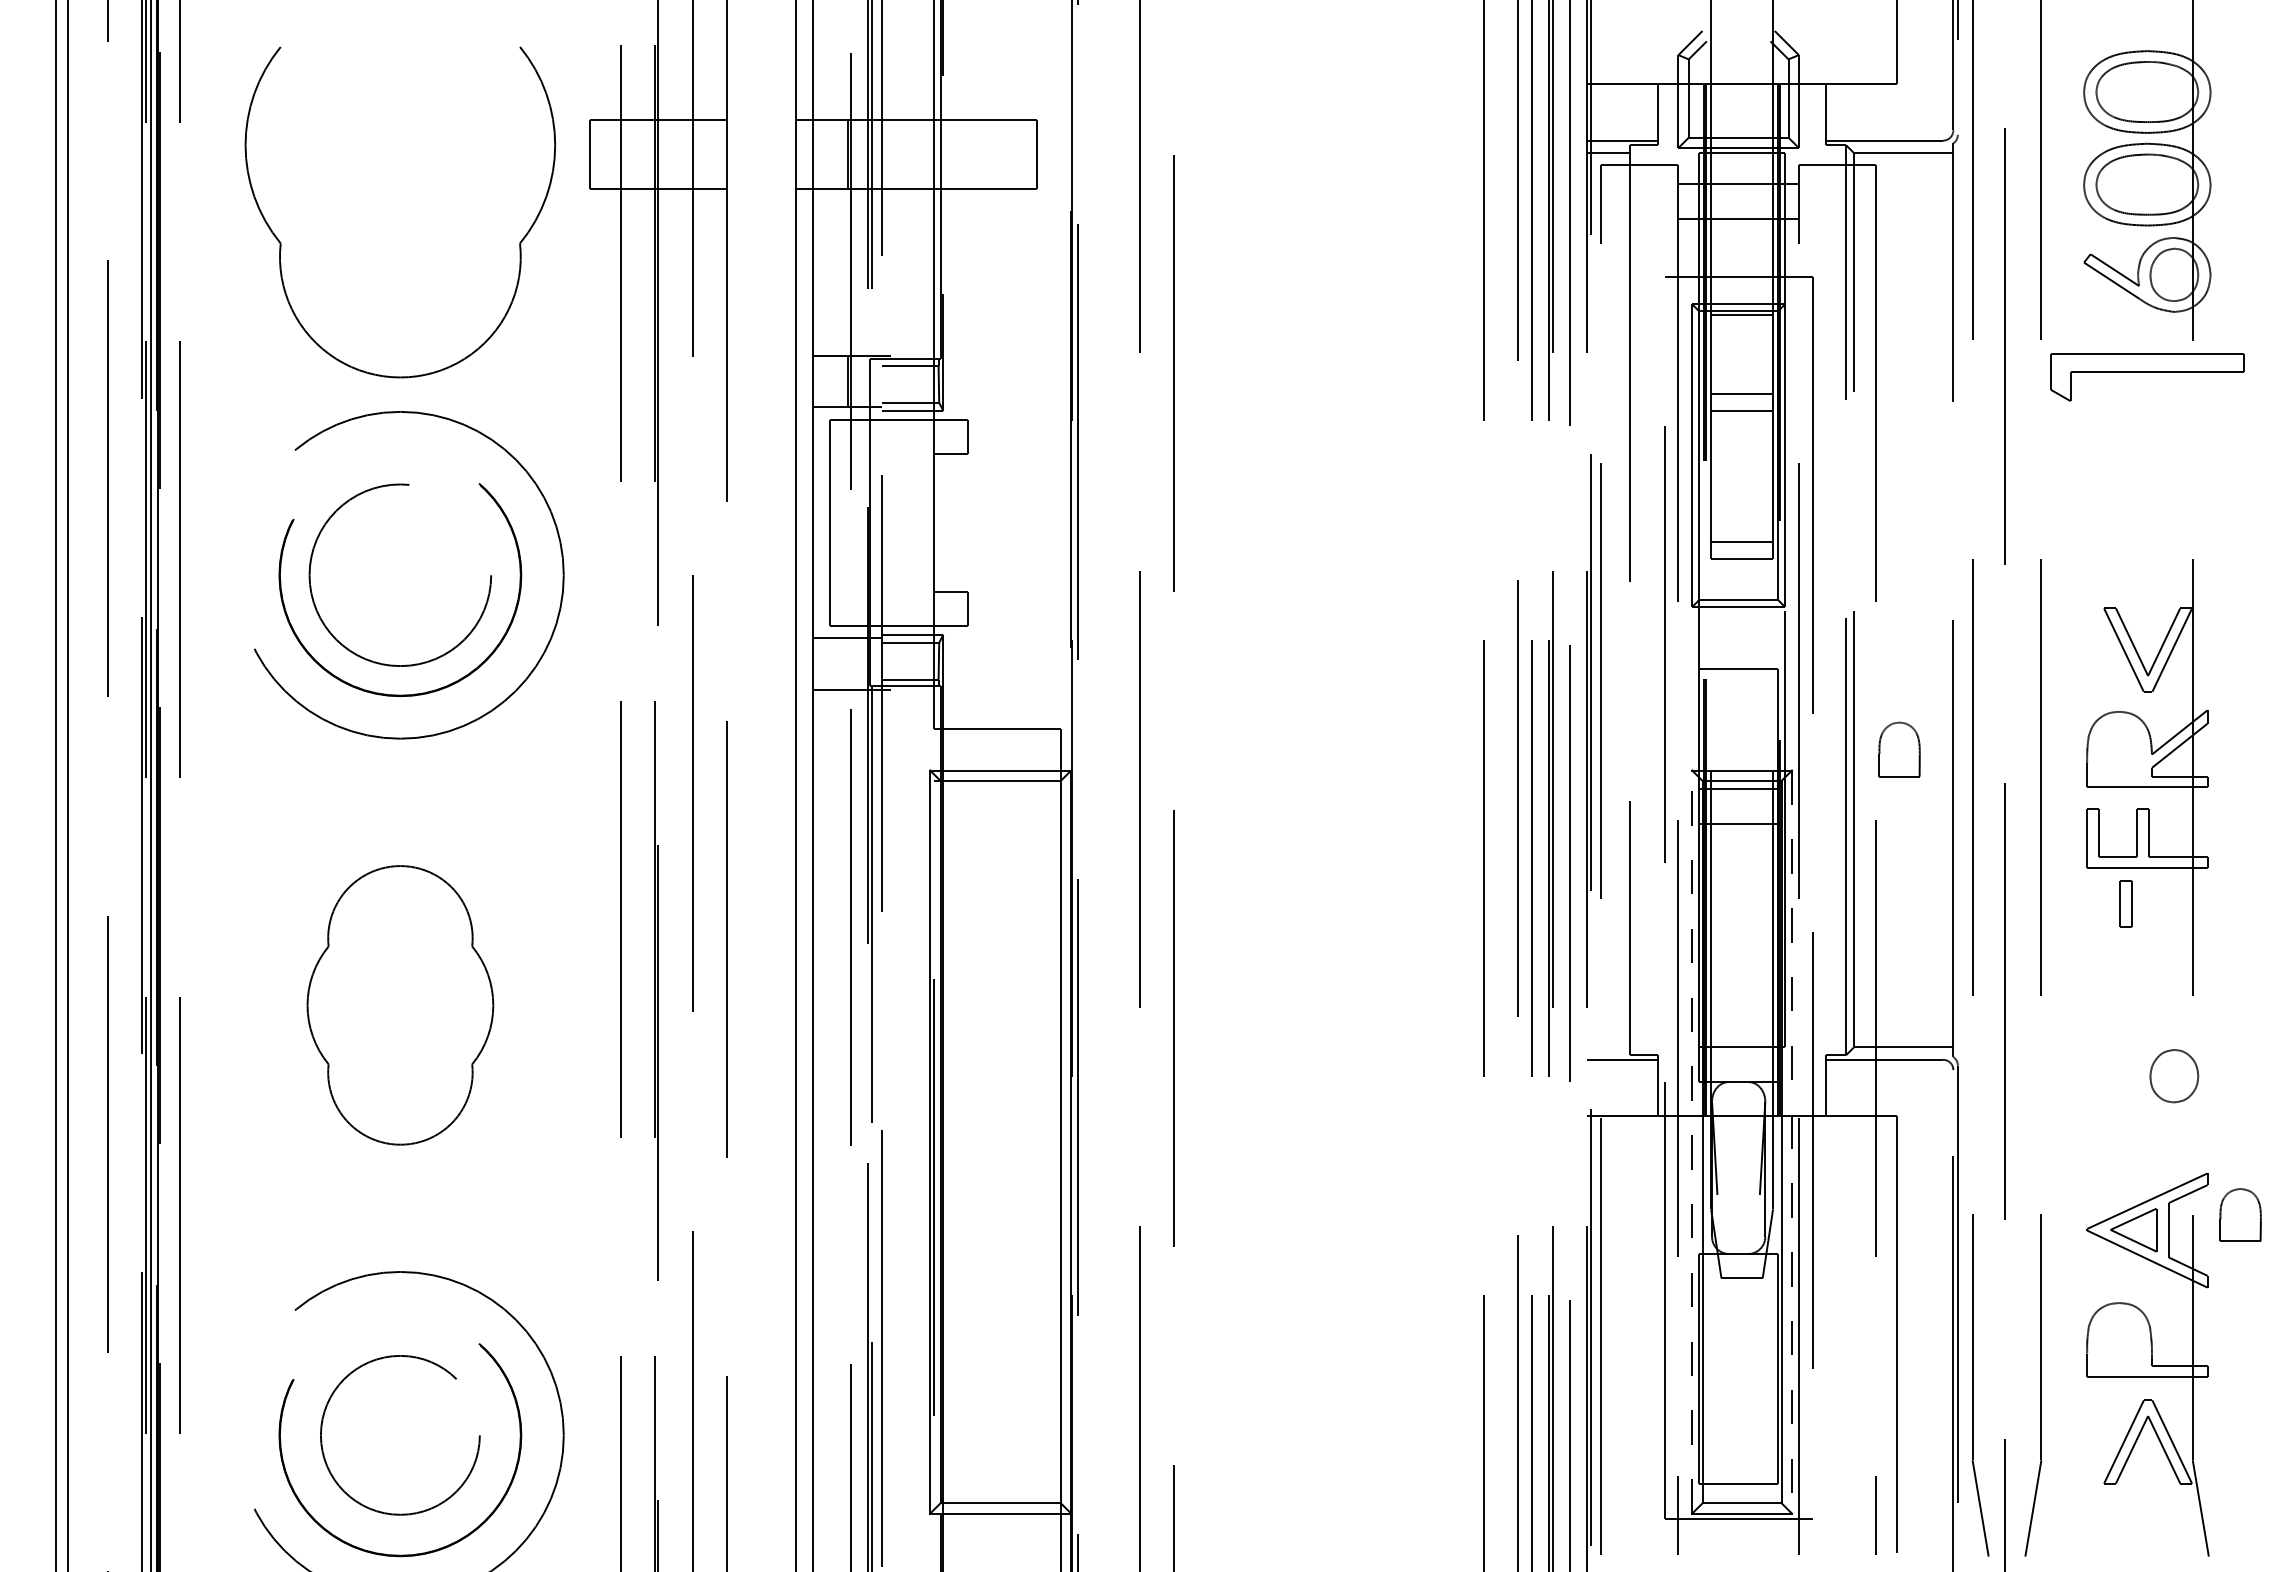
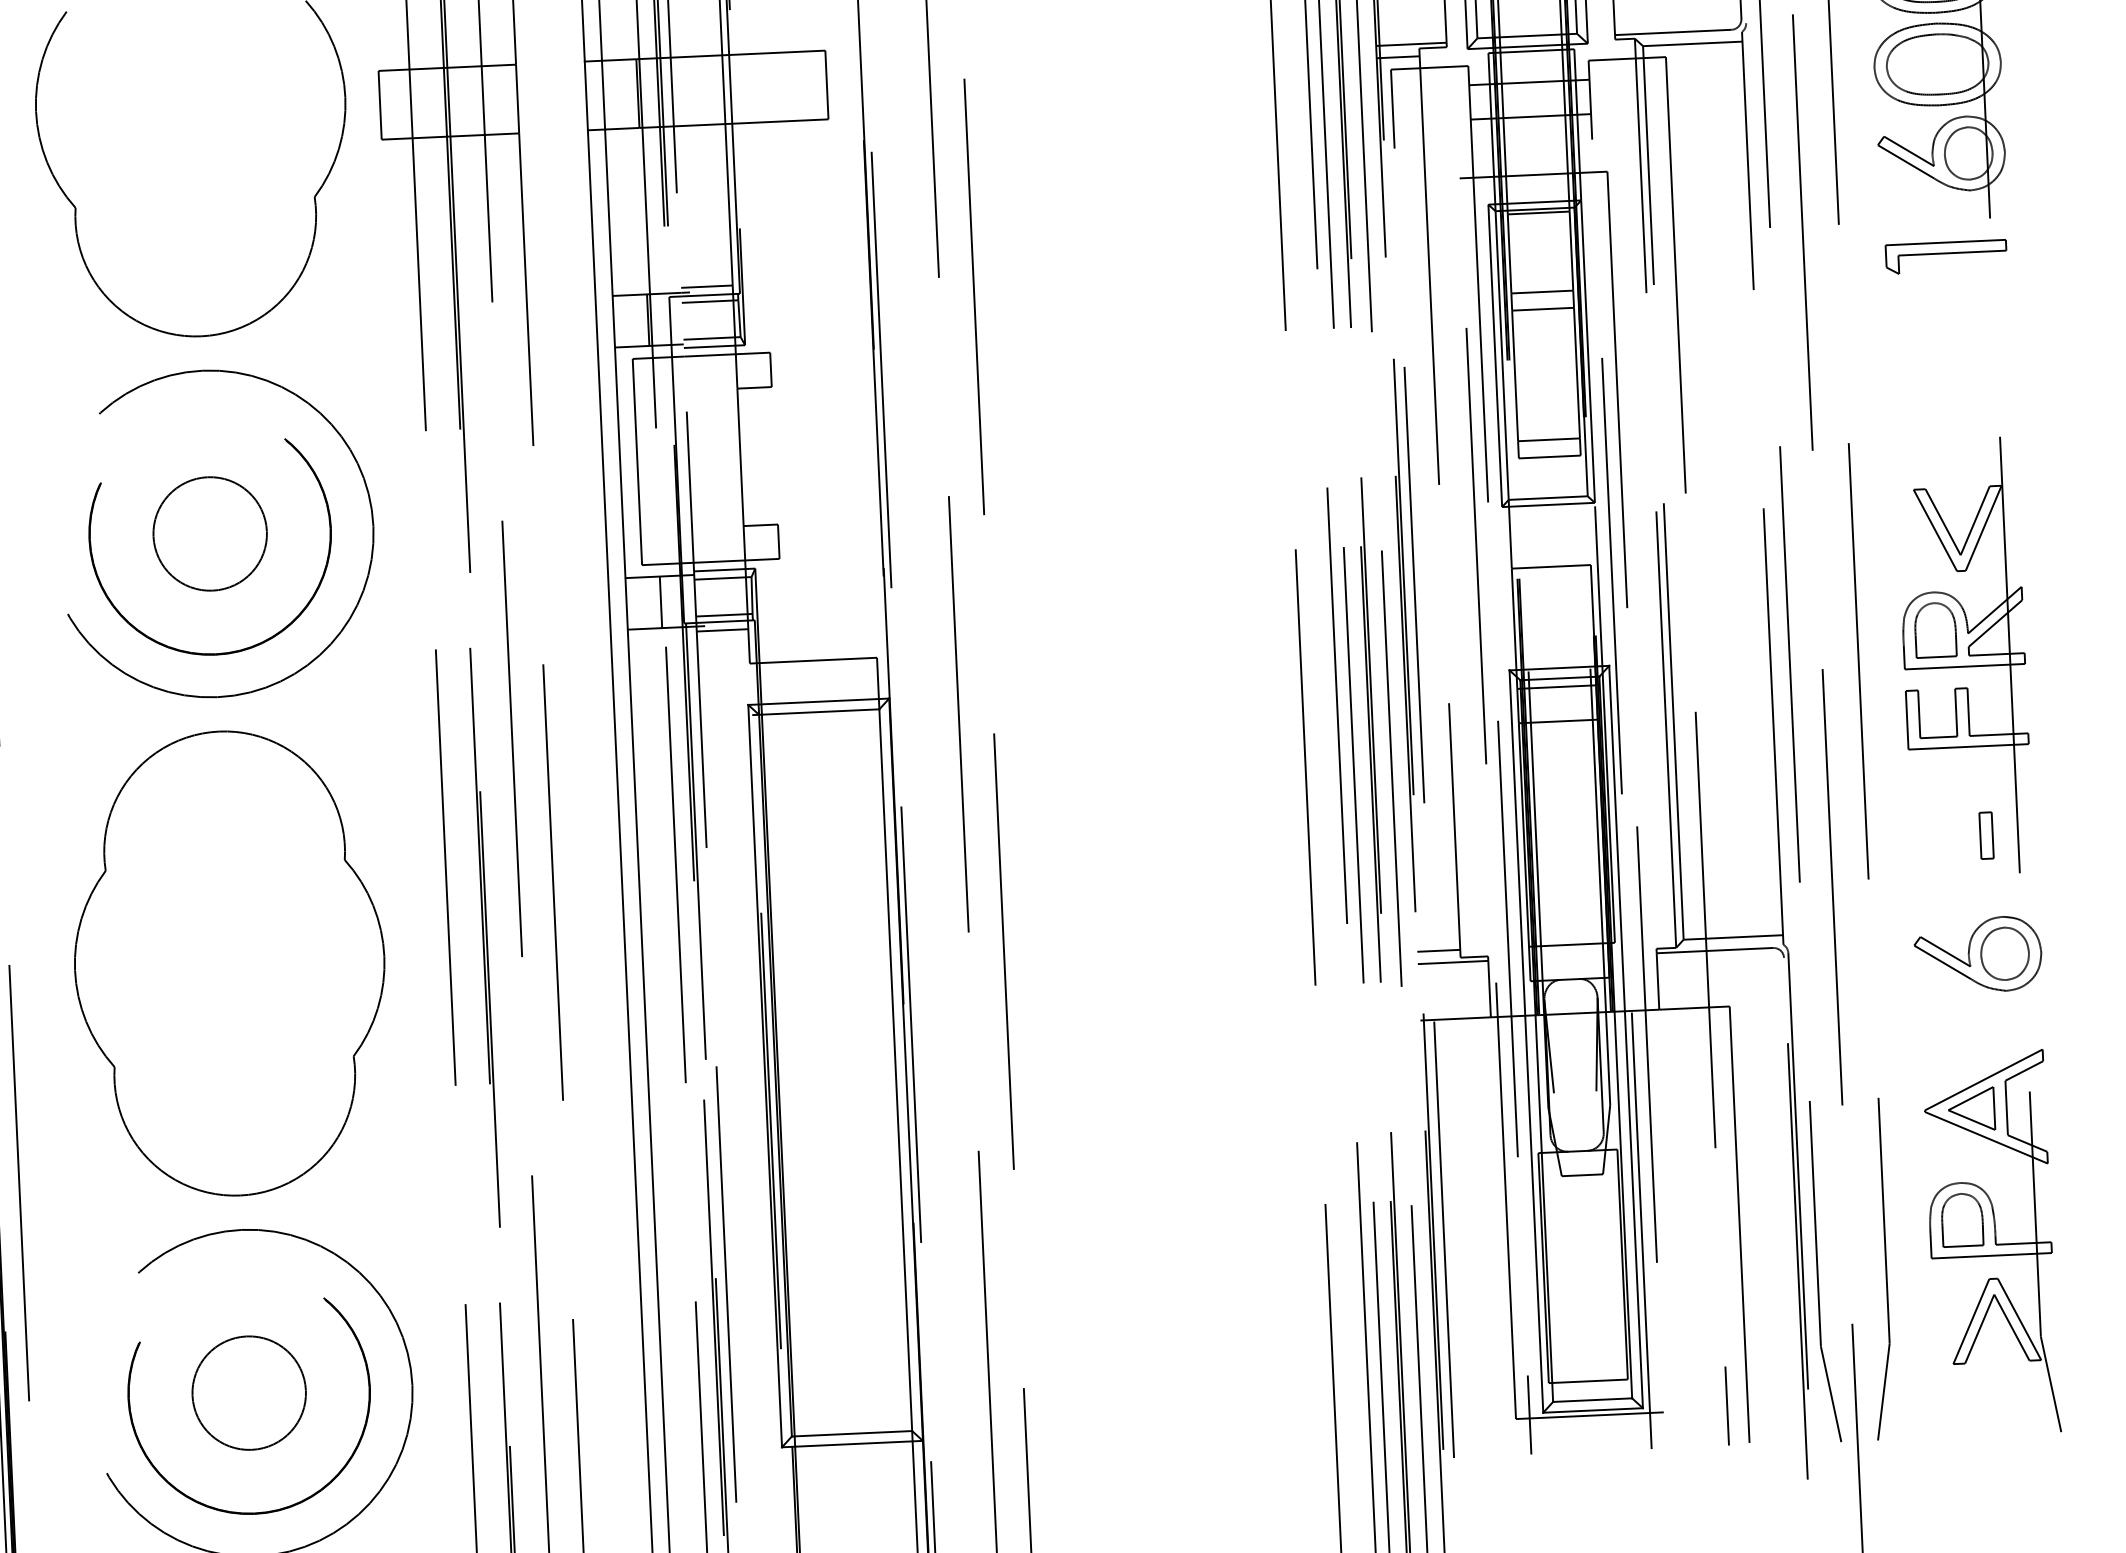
line: (907, 350) -> (706, 286), added
part: (2147, 377) -> (1946, 257), size x0.62
circle: (400, 575) -> (210, 534), size x0.62
line: (847, 663) -> (660, 601), added
line: (907, 694) -> (722, 630), added
part: (1899, 749) -> (1935, 630), moved
part: (2125, 903) -> (1985, 834), moved
part: (400, 1005) -> (229, 963), size x1.67
line: (1608, 1047) -> (1438, 950), added
part: (2147, 1075) -> (1978, 954), added
line: (1692, 1142) -> (1526, 1041), dashed -> solid
line: (1791, 1142) -> (1625, 1037), dashed -> solid
part: (2240, 1214) -> (1962, 1219), moved
circle: (400, 1435) -> (249, 1393), size x0.71

